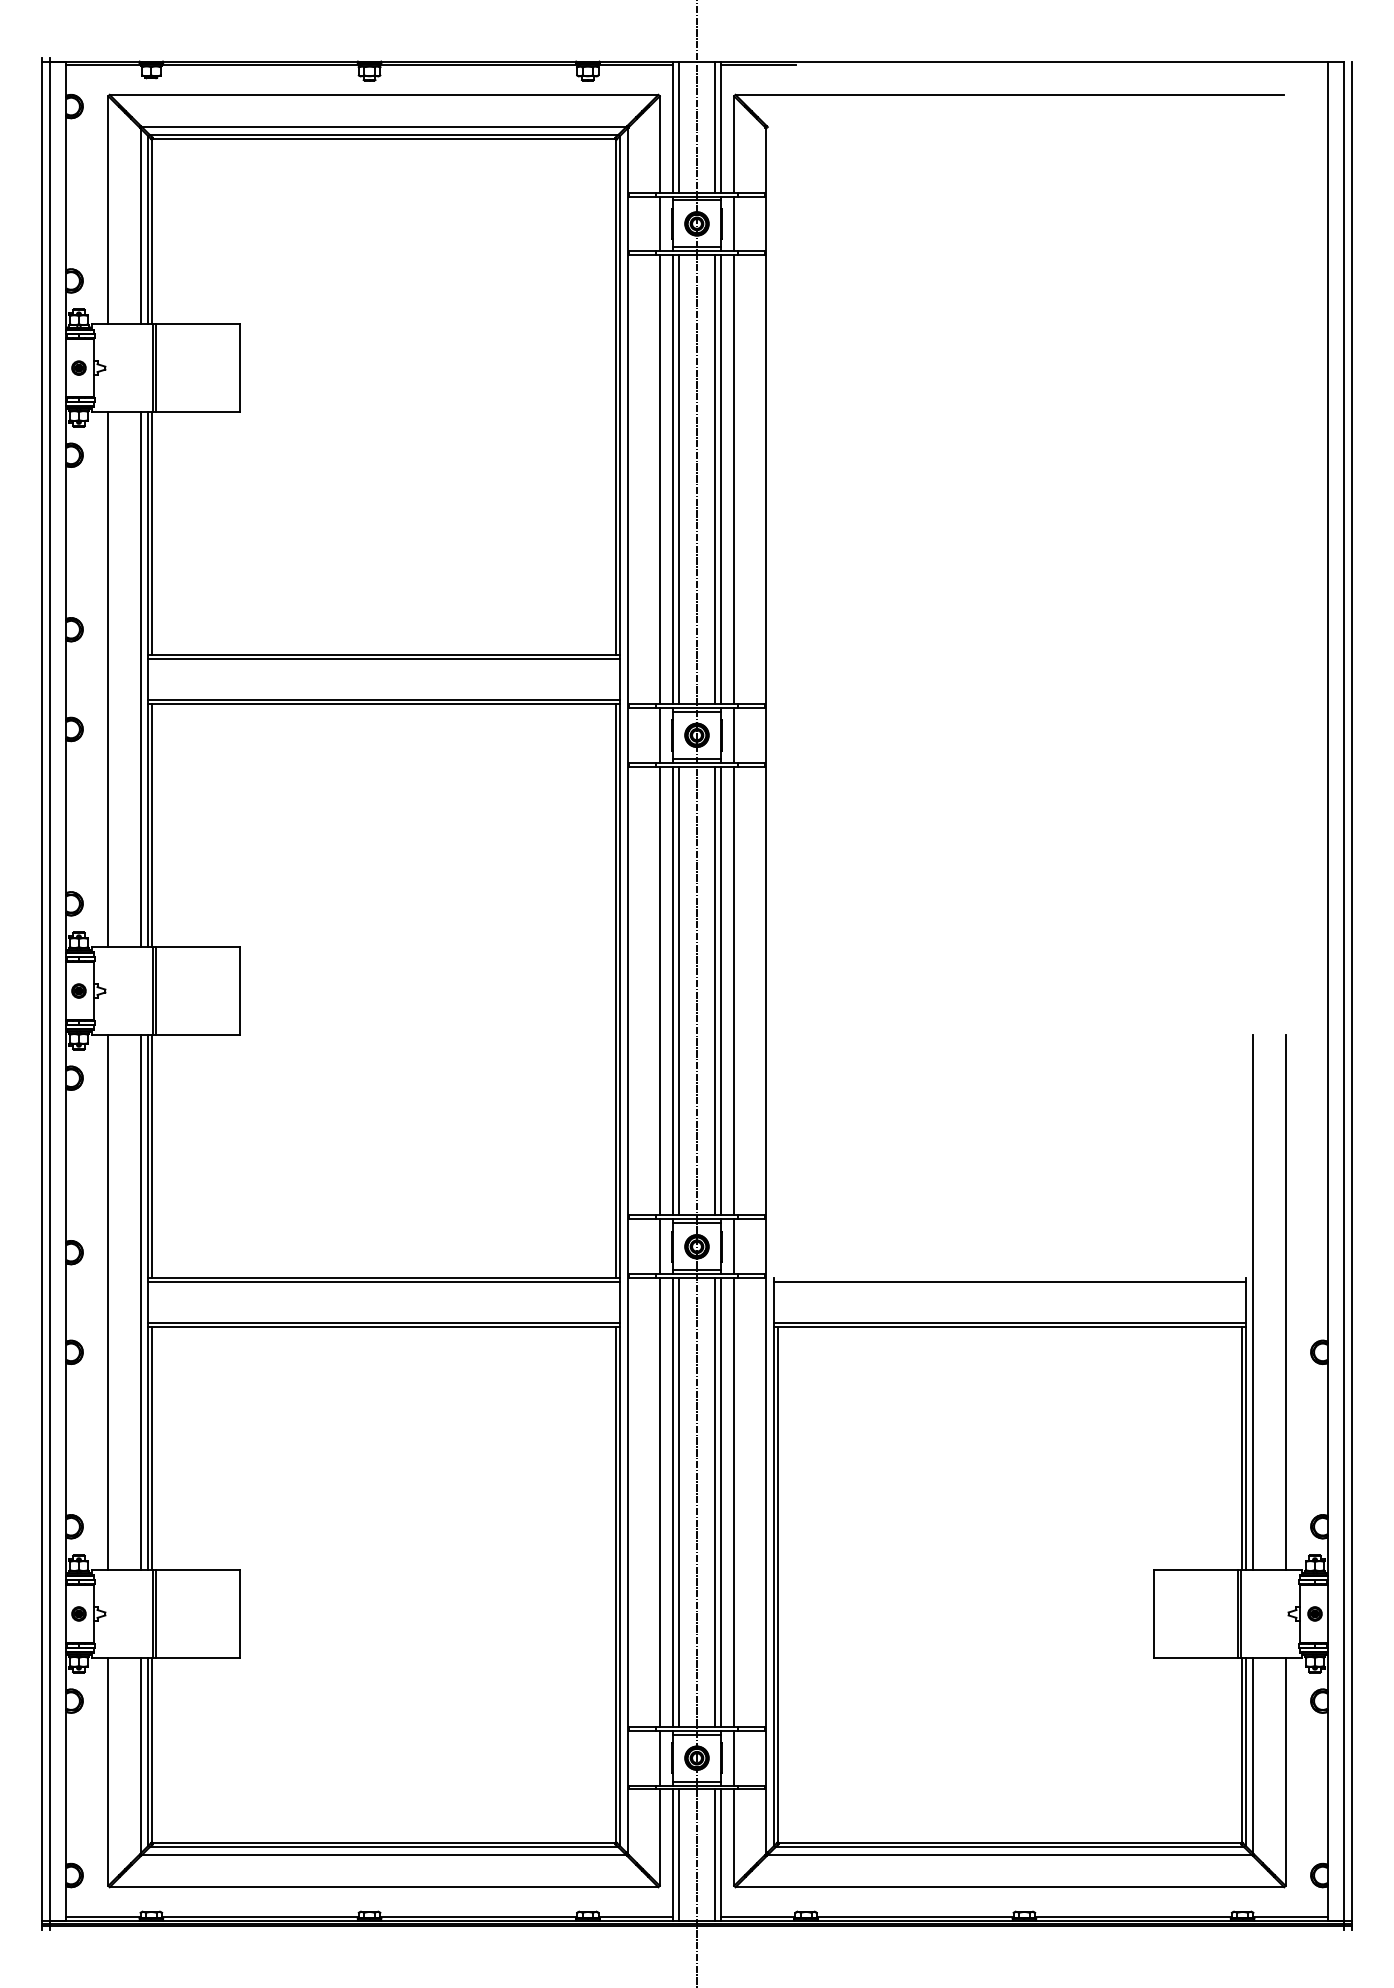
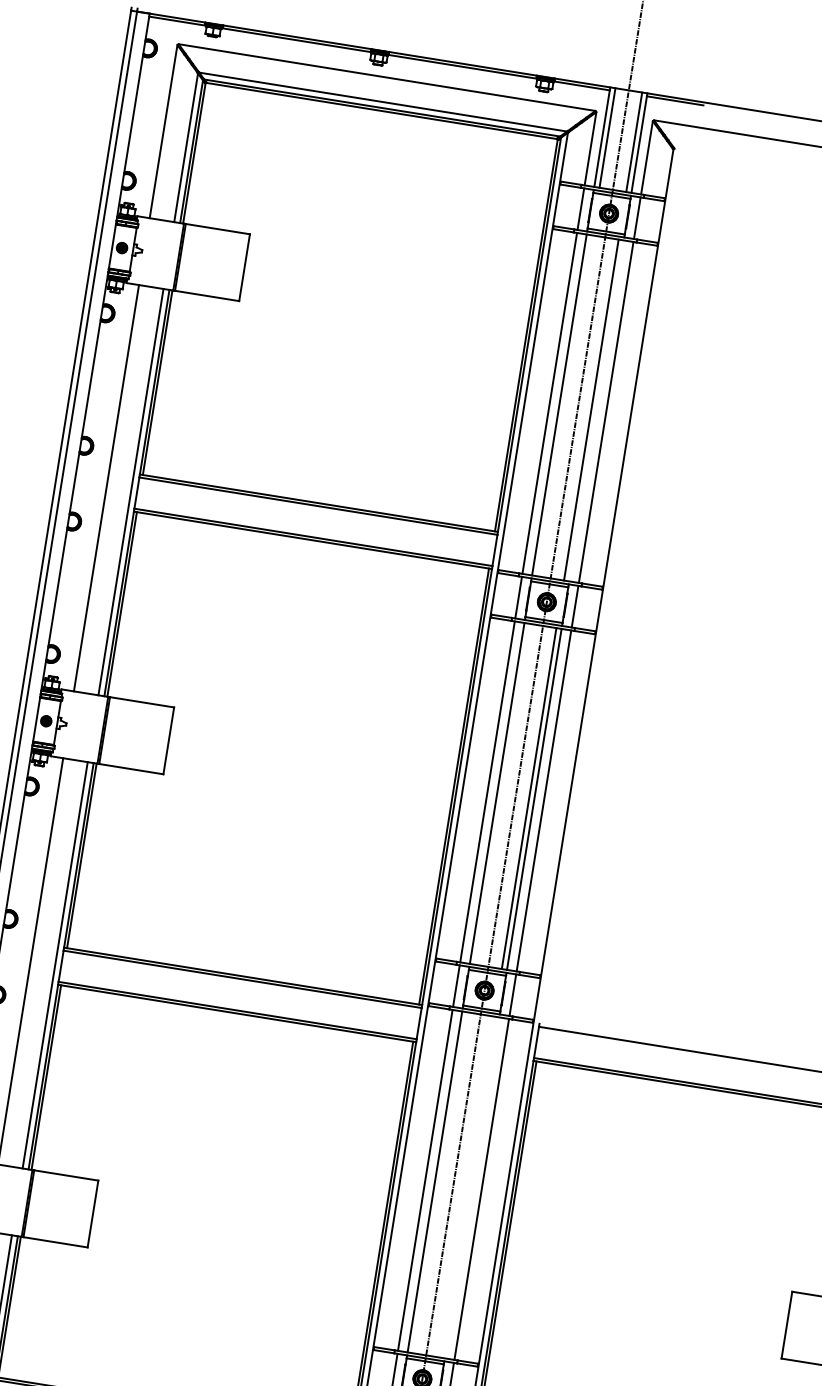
line: (679, 479) -> (564, 405), removed
line: (721, 479) -> (596, 410), removed
line: (679, 990) -> (502, 793), removed
line: (679, 1502) -> (440, 1182), removed
line: (714, 1502) -> (466, 1187), removed
line: (721, 1502) -> (472, 1187), removed

